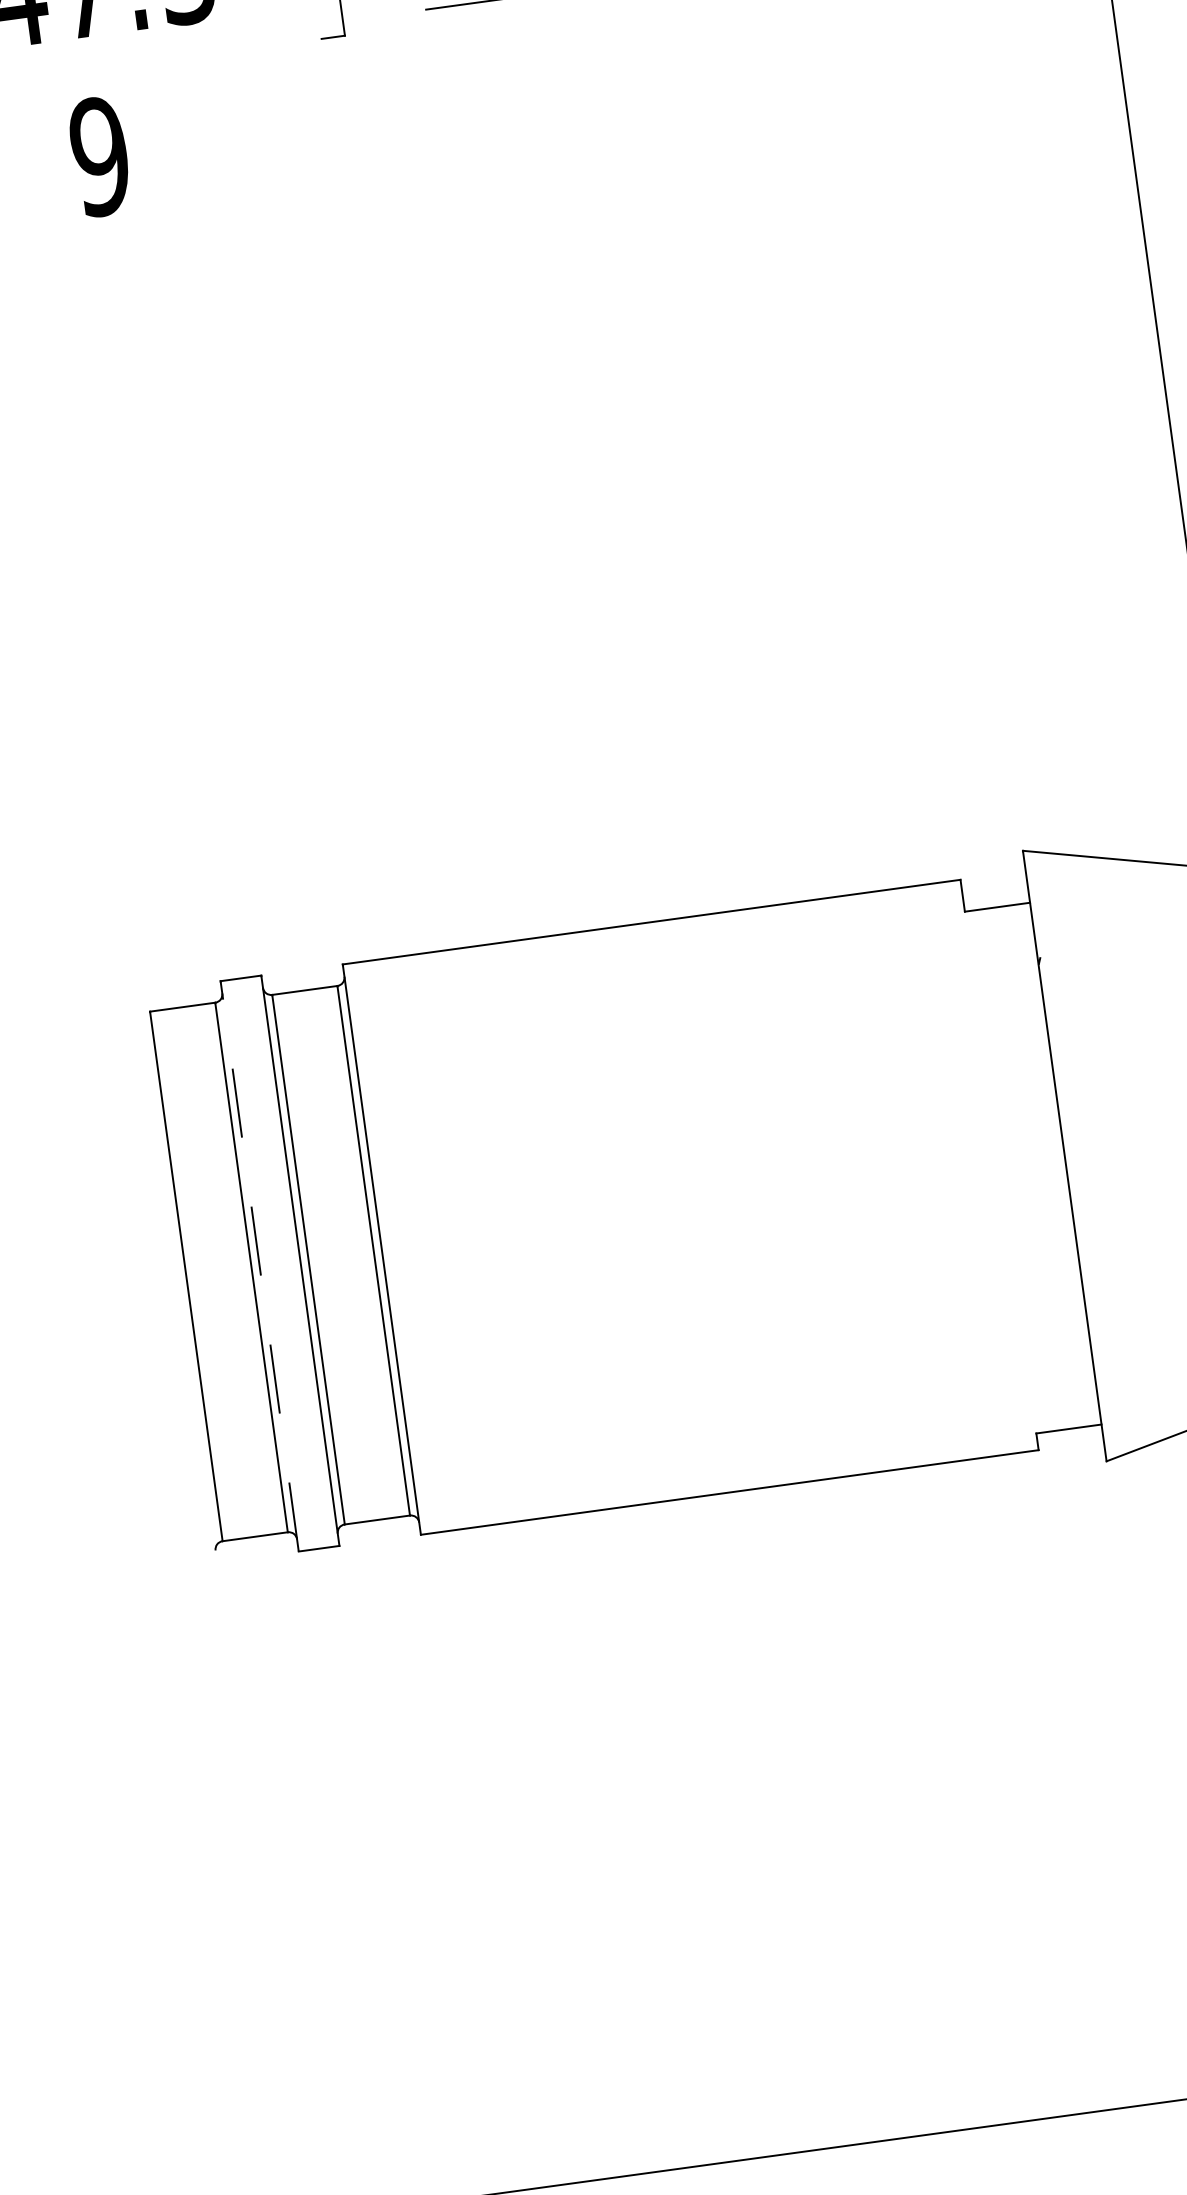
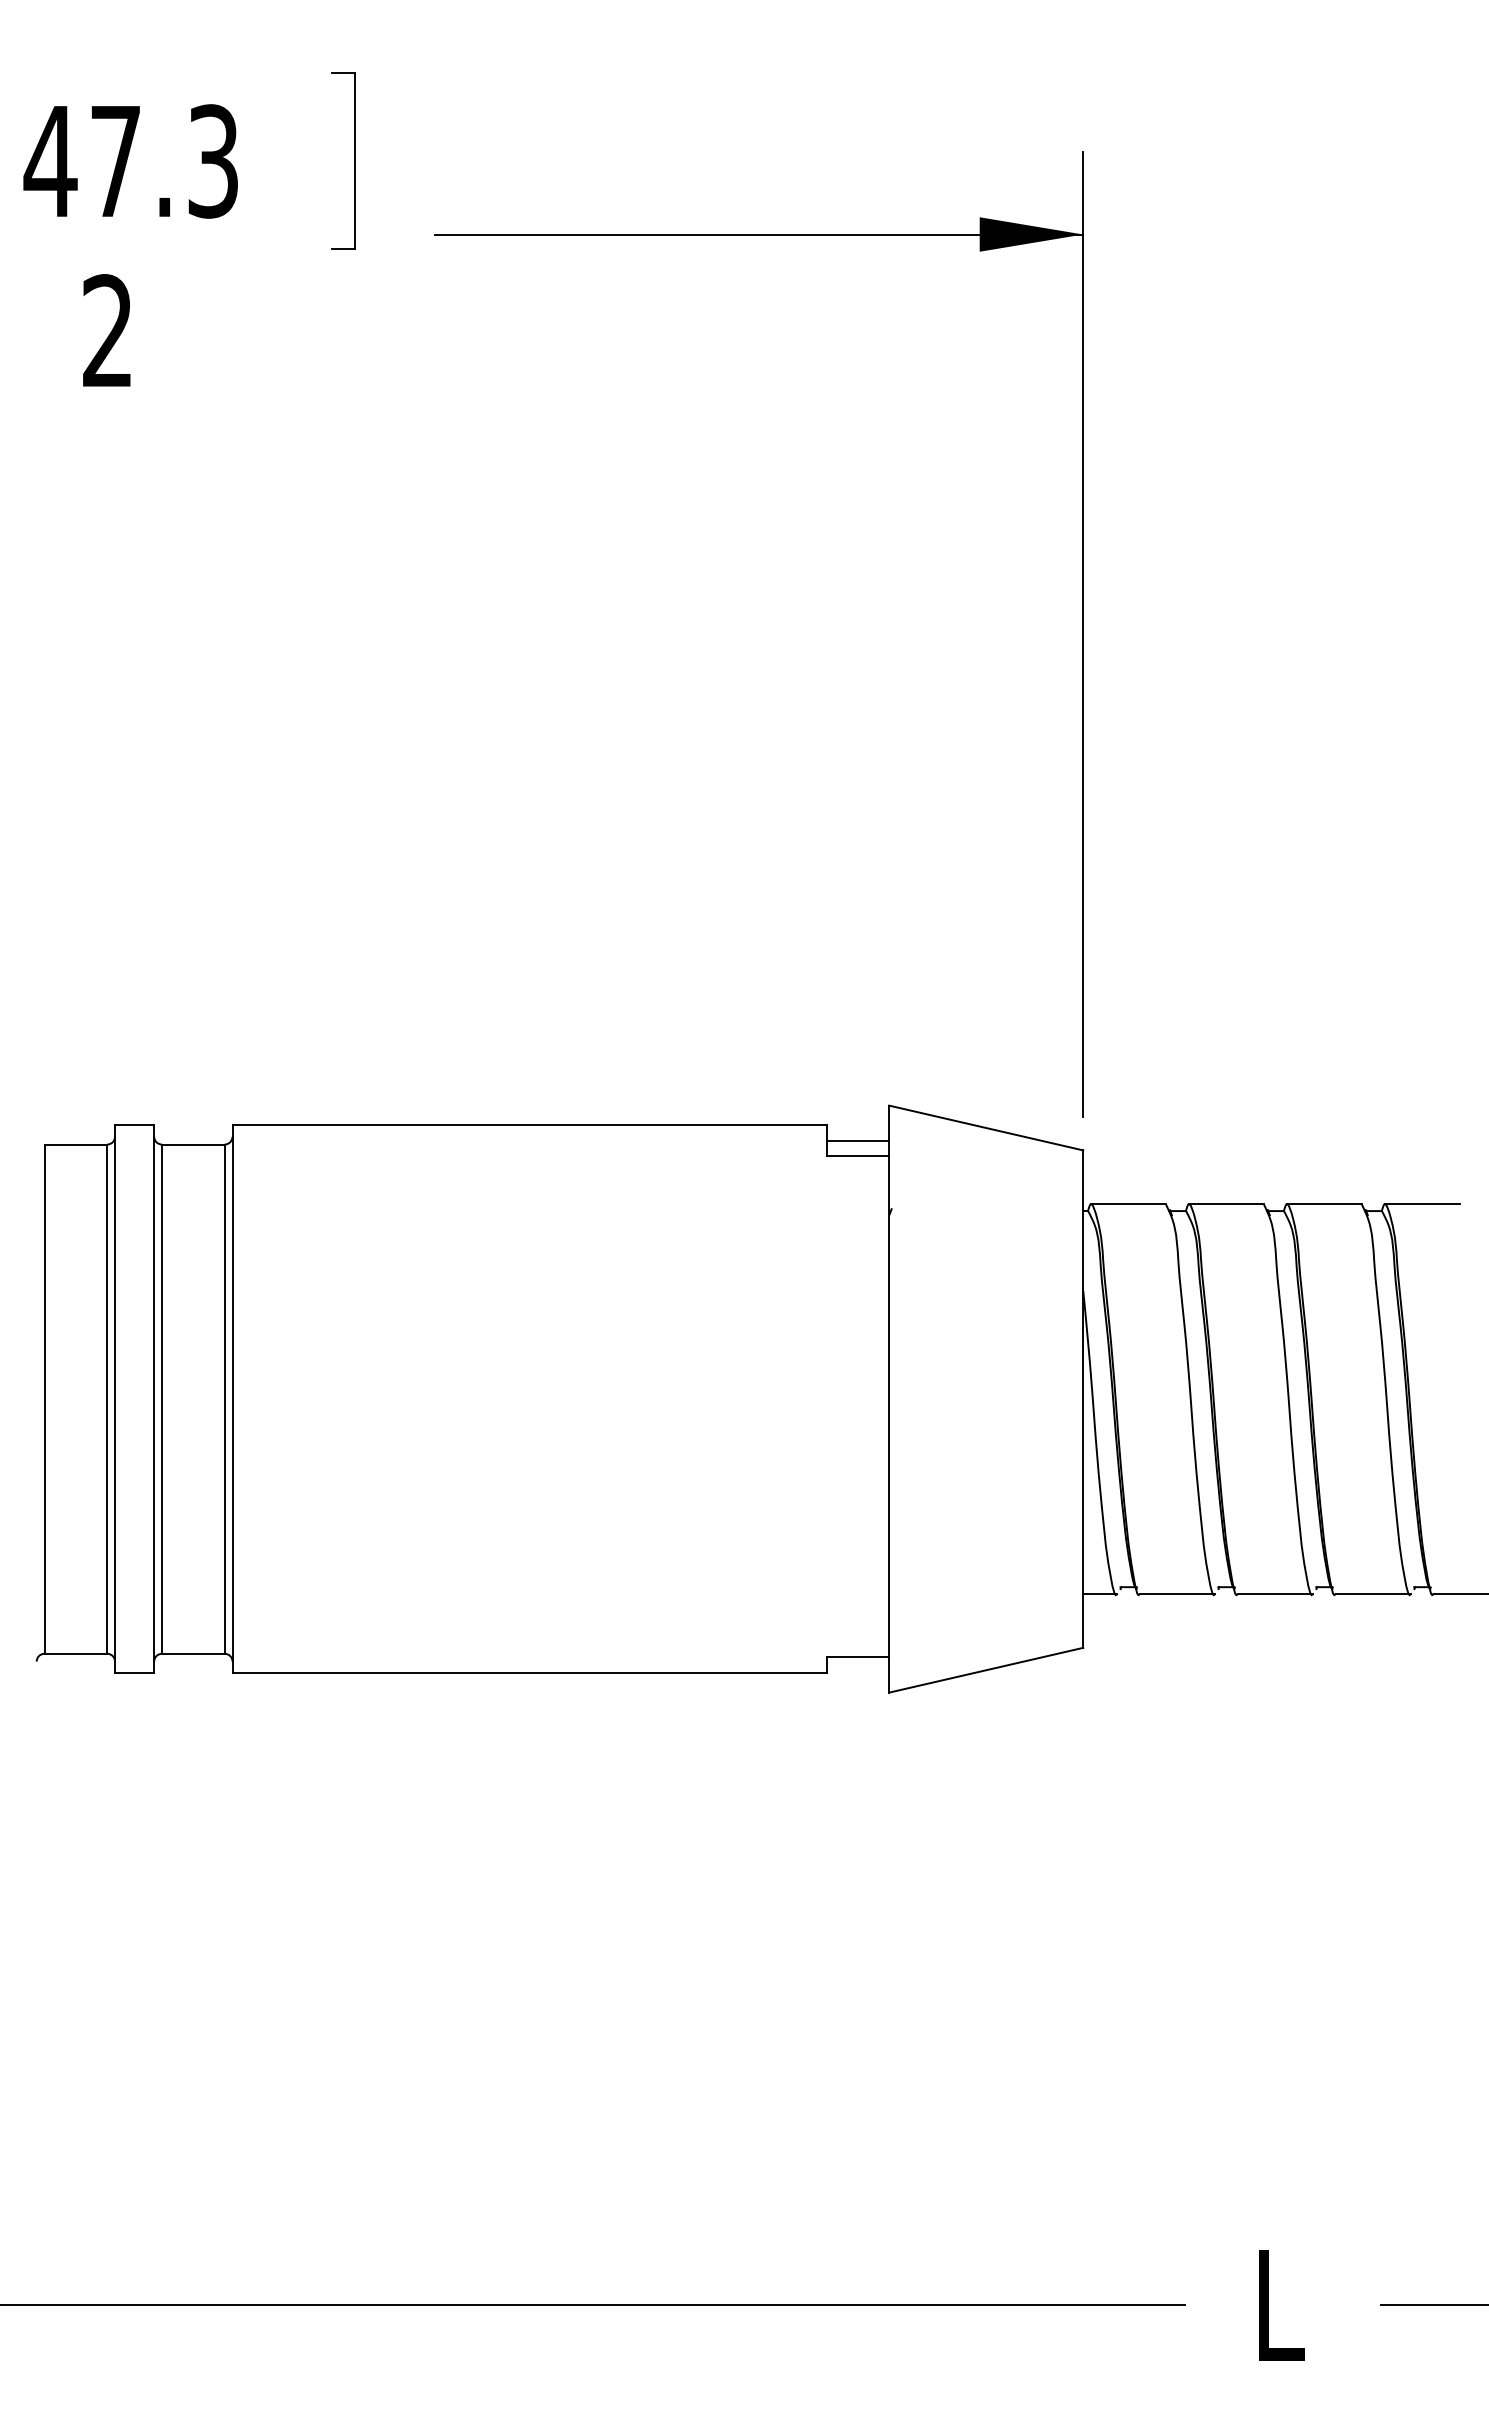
text: (99, 157) -> (107, 331), 9 -> 2
line: (995, 892) -> (857, 1141), added
line: (260, 1266) -> (115, 1399), dashed -> solid

